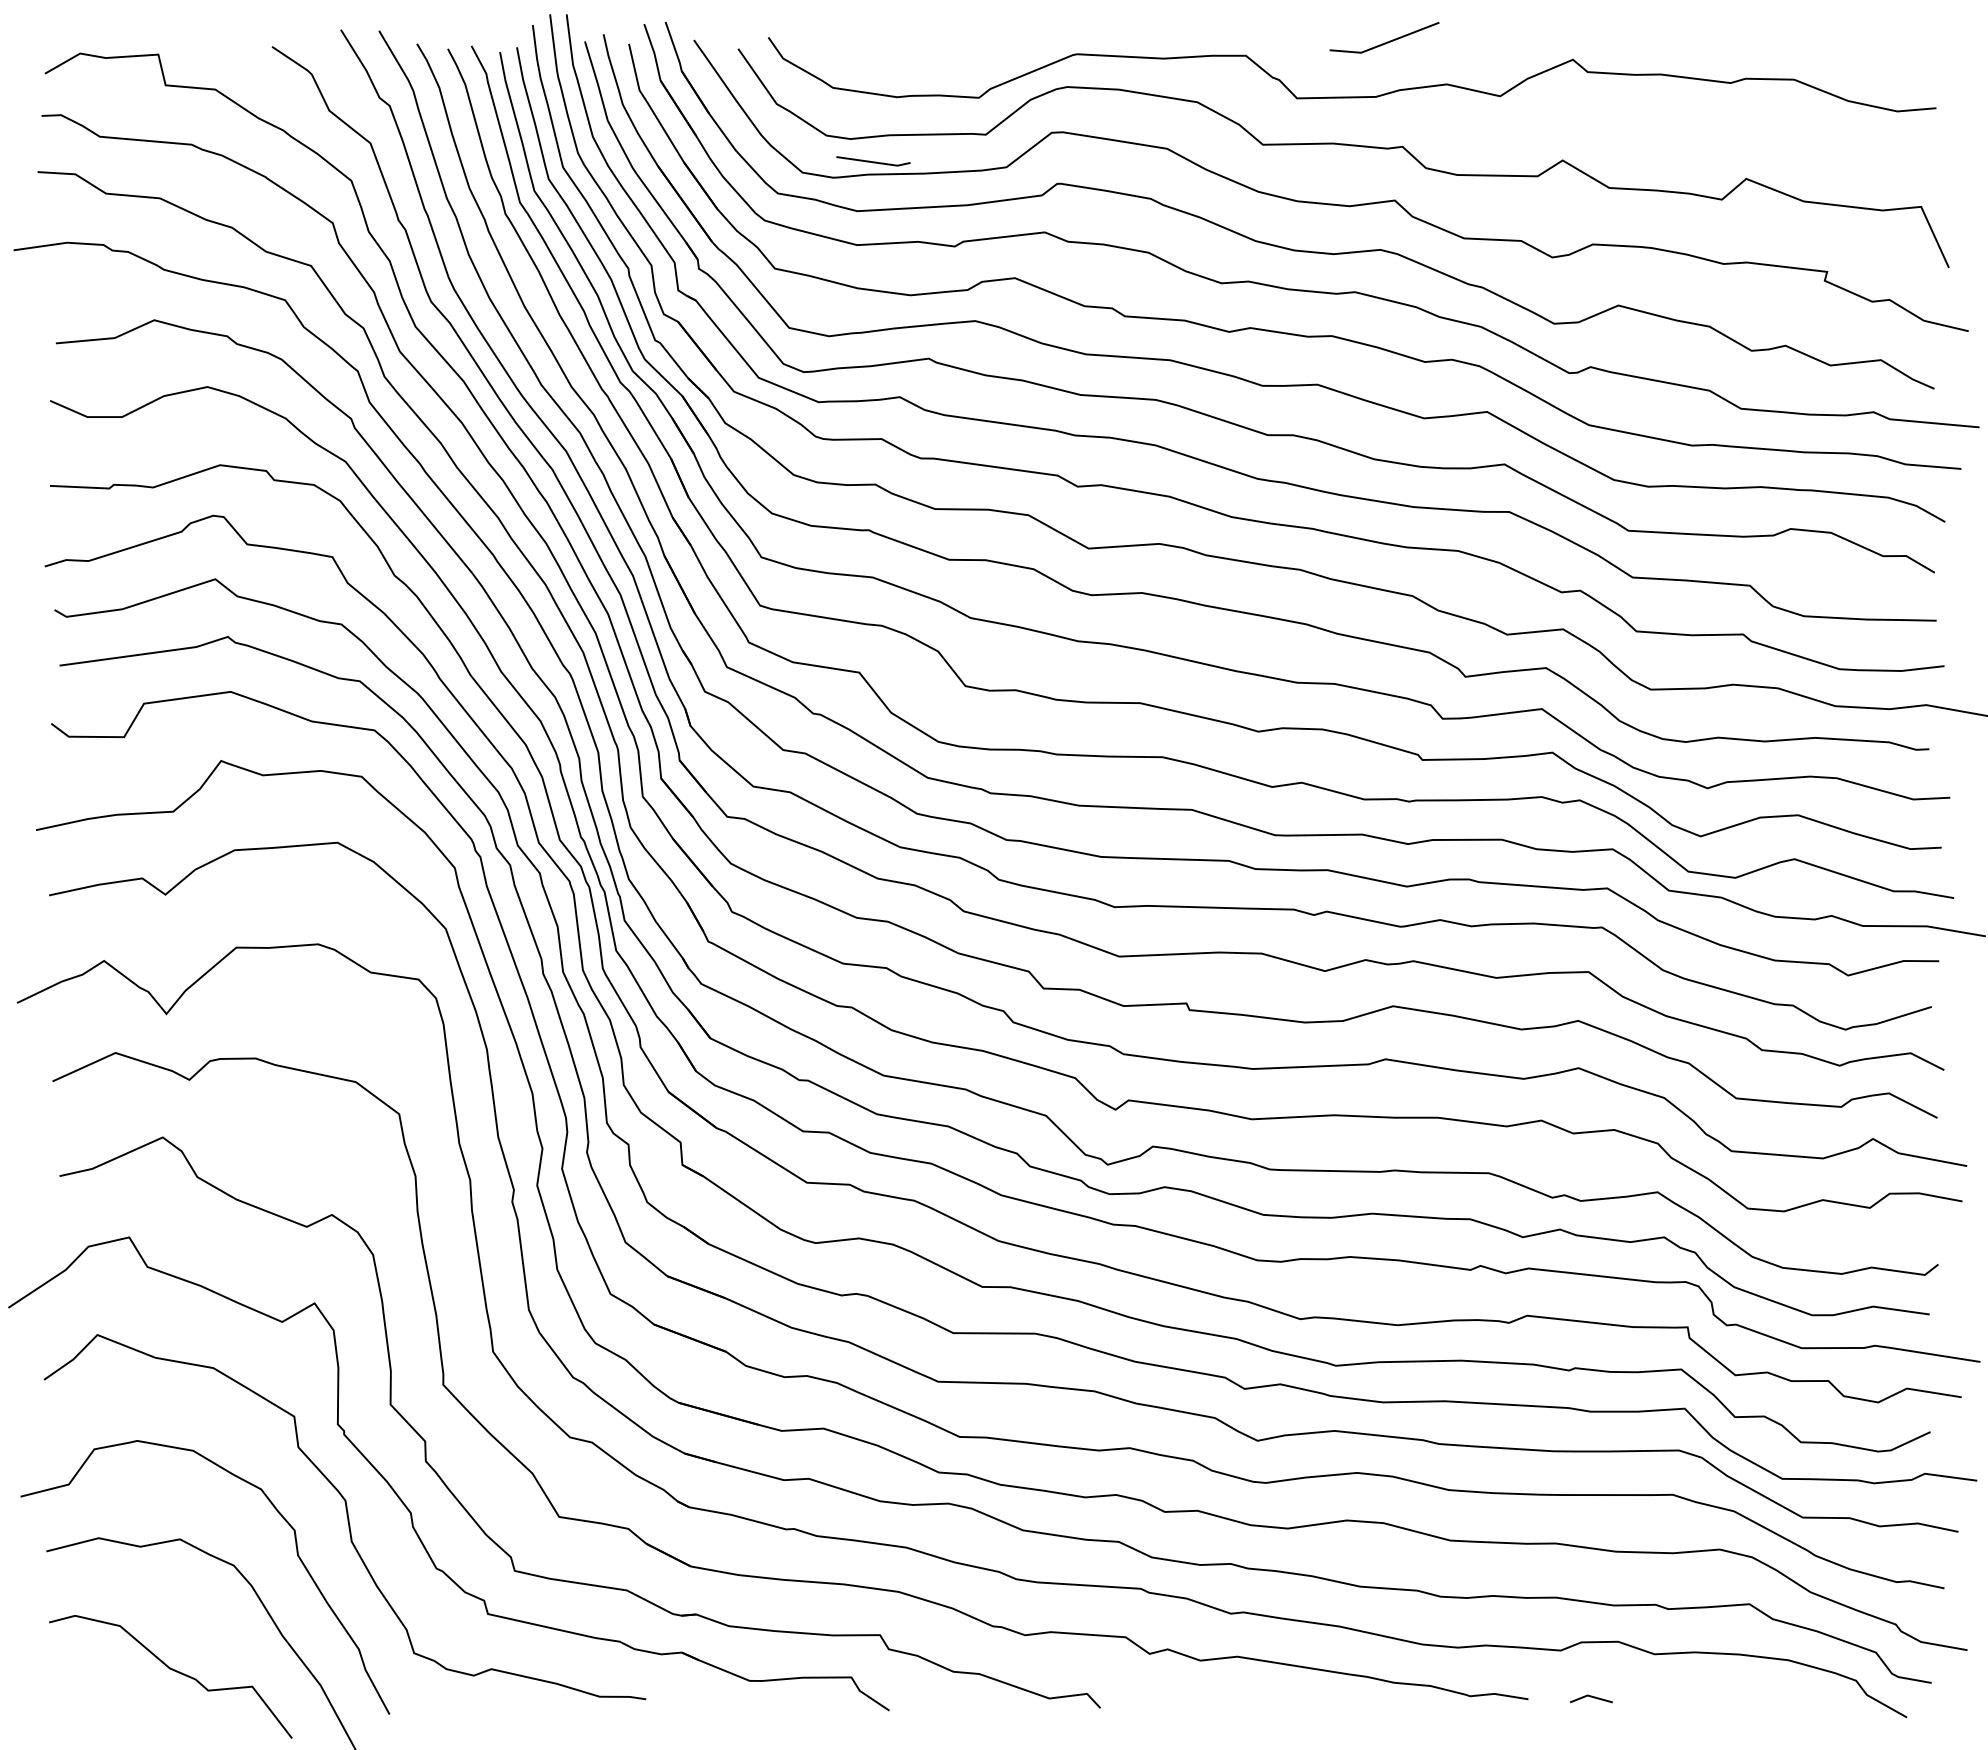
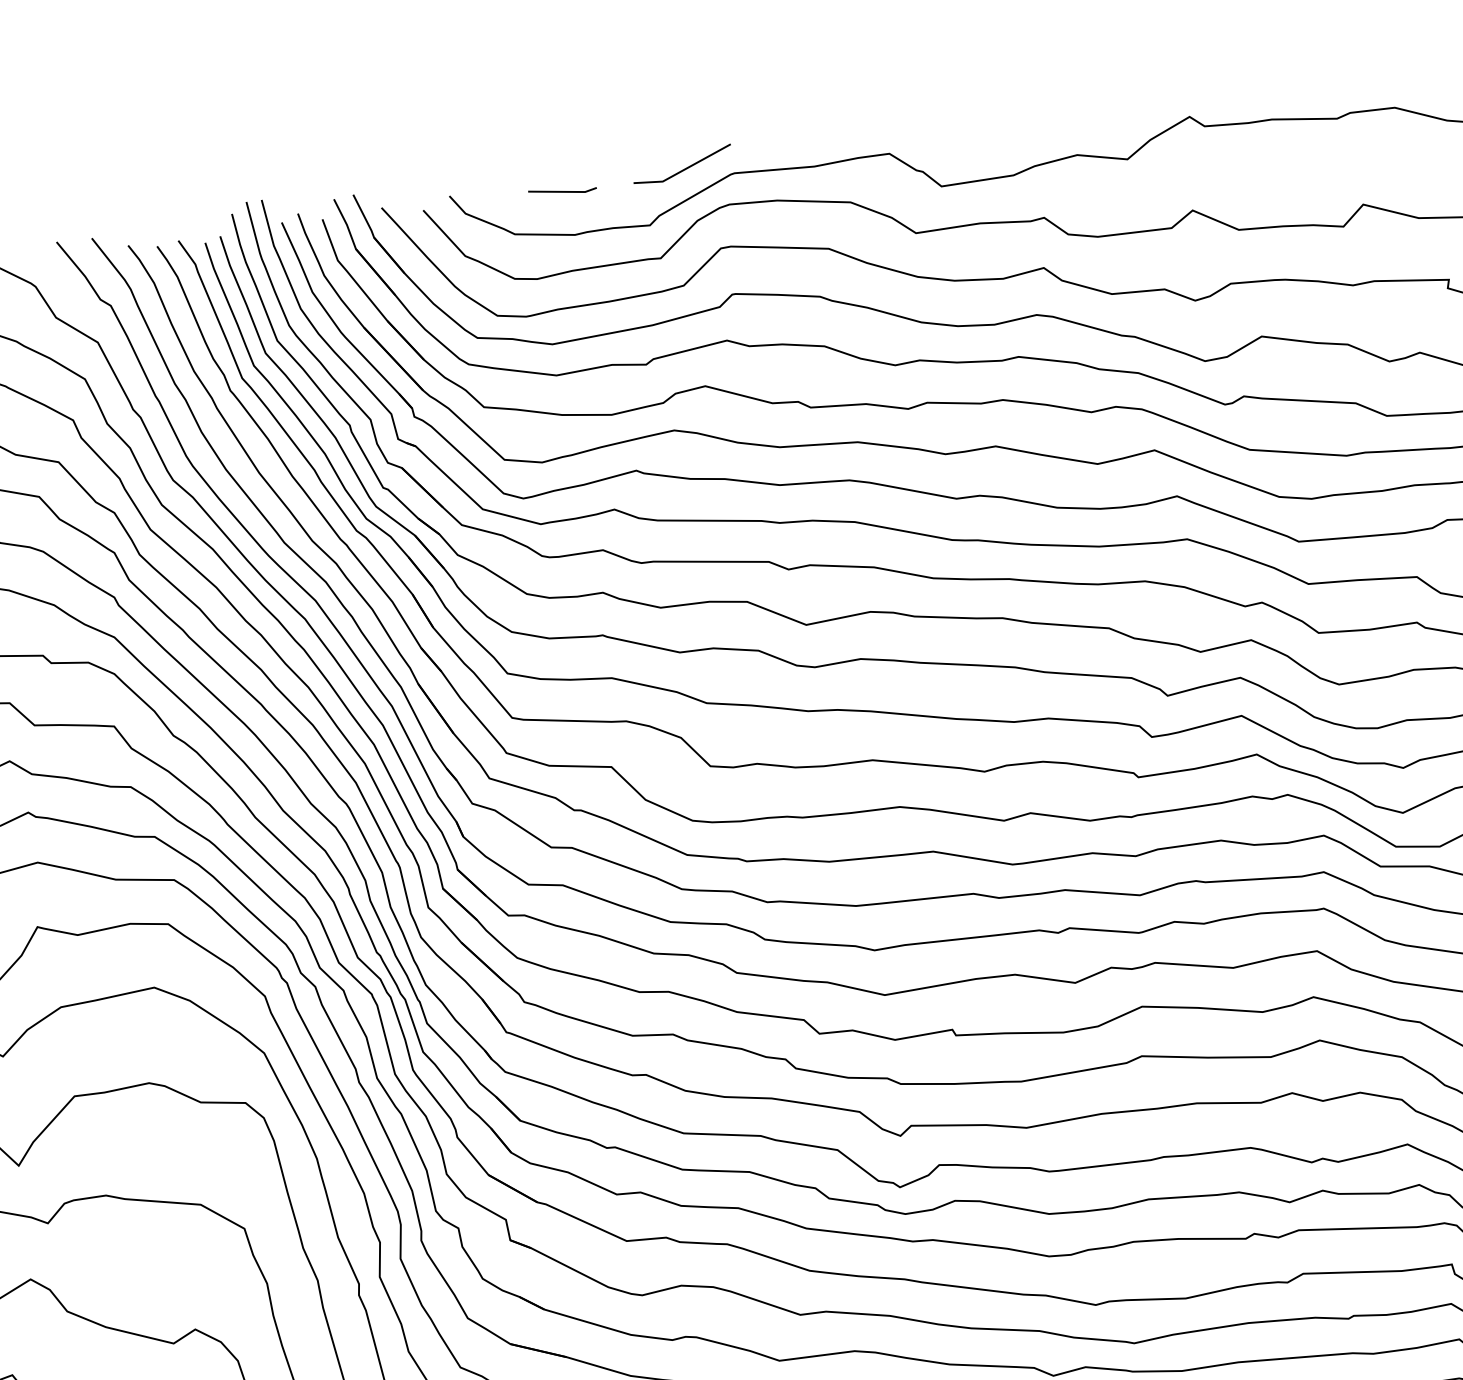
line: (1387, 41) -> (685, 167), moved
line: (873, 161) -> (562, 191), moved

